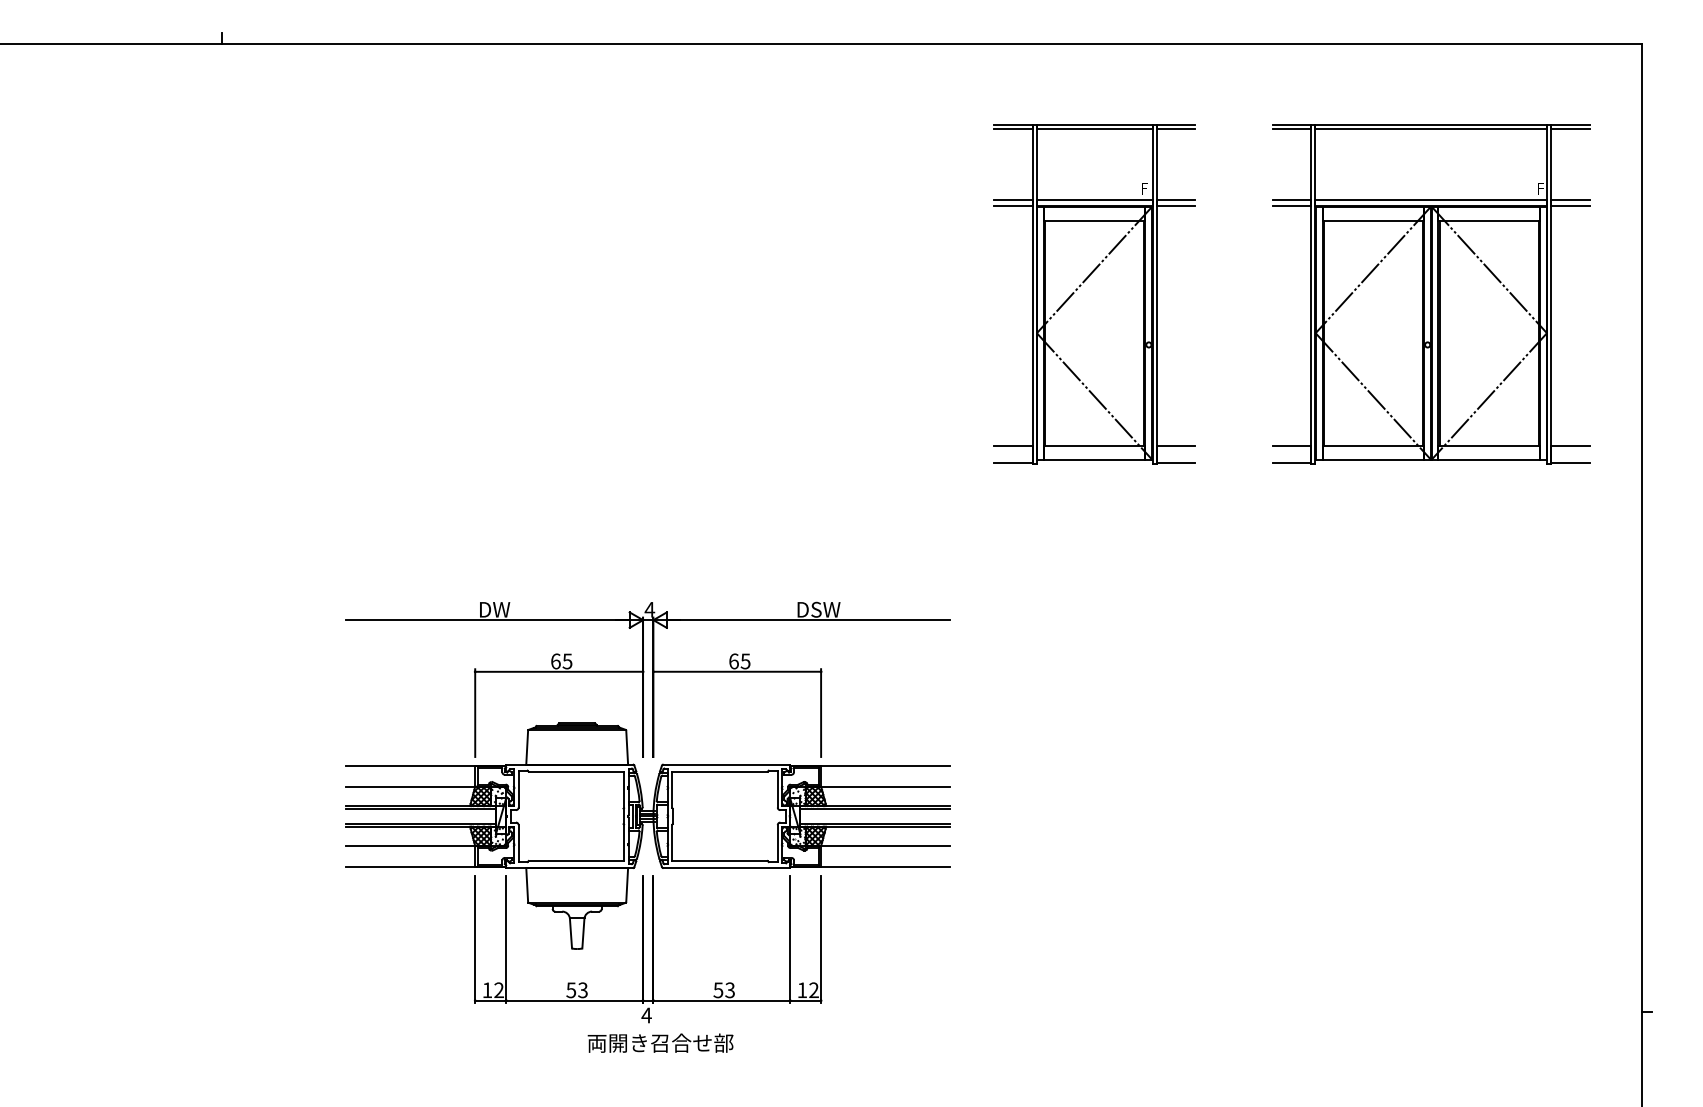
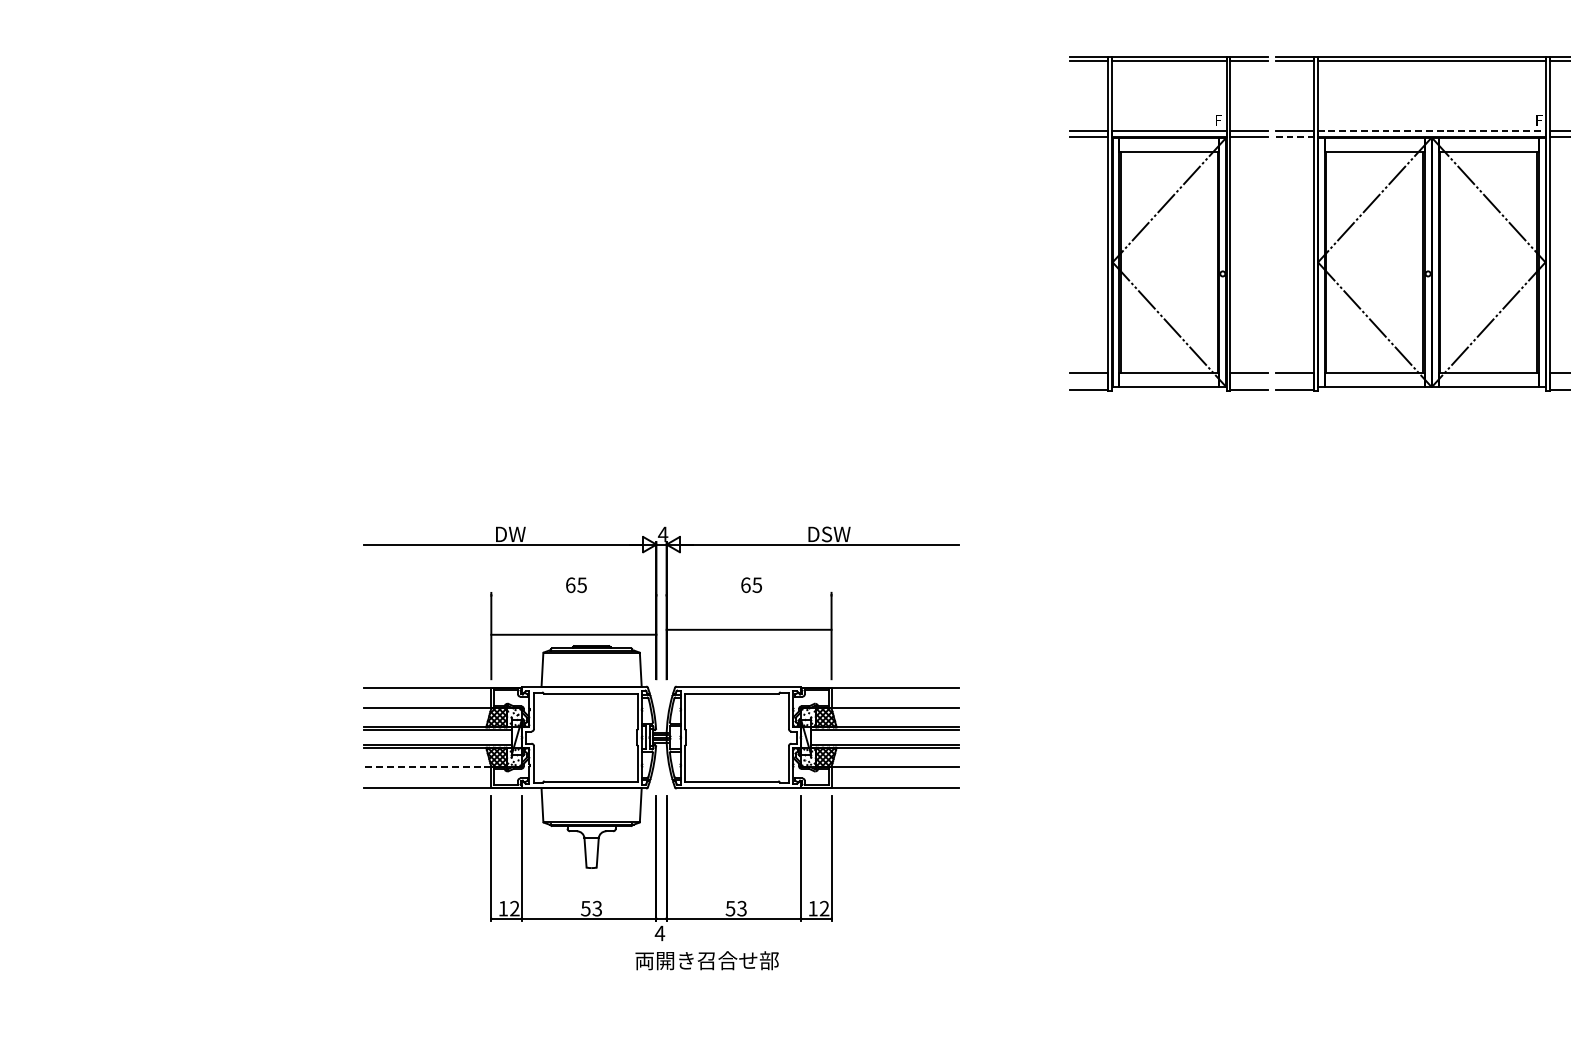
line: (1431, 199) -> (1431, 130), solid -> dashed
line: (1292, 206) -> (1295, 137), solid -> dashed
part: (1094, 294) -> (1169, 224), moved
line: (559, 671) -> (574, 634), moved
line: (737, 671) -> (749, 629), moved
line: (410, 846) -> (427, 767), solid -> dashed
text: (660, 1042) -> (707, 960), moved

